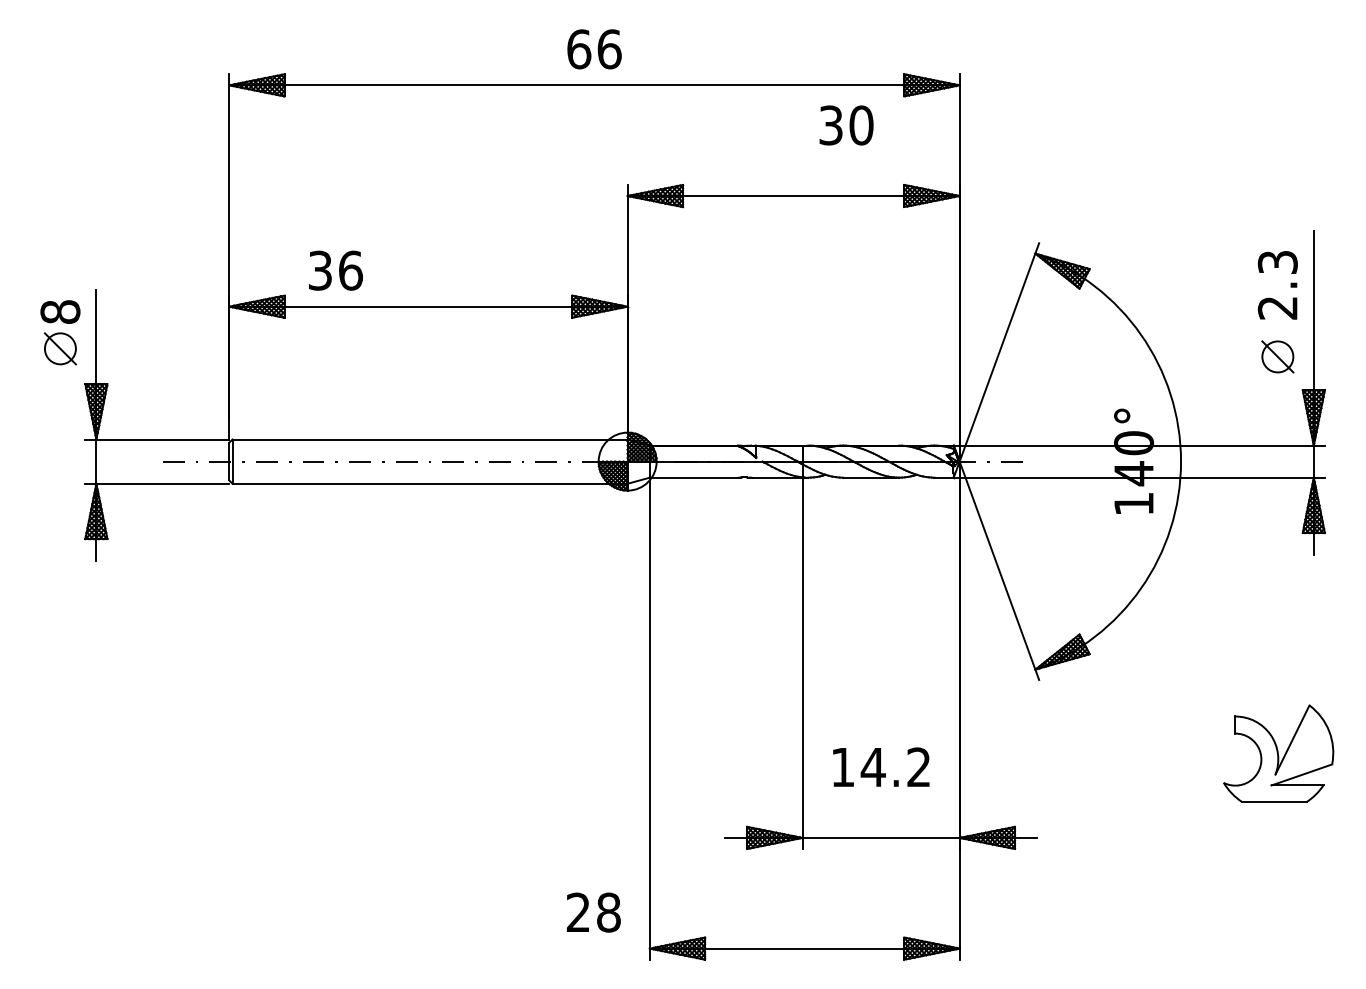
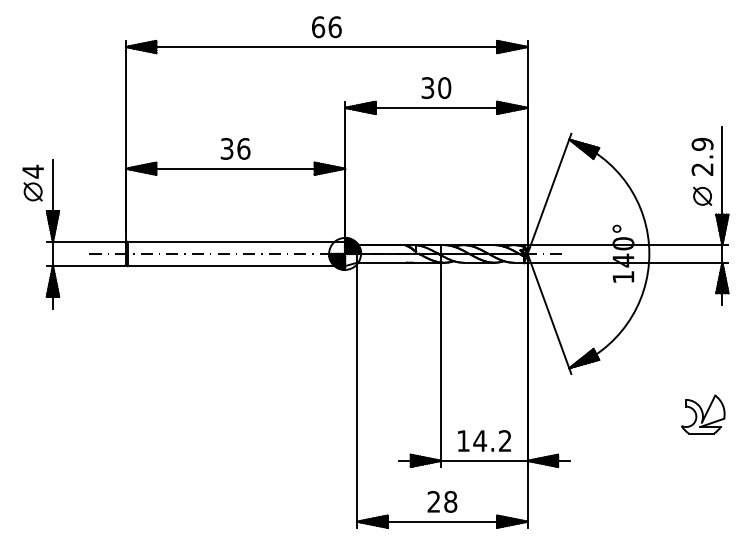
text: (846, 126) -> (436, 88), moved
text: (1277, 260) -> (702, 143), 2.3 -> 2.9
text: (335, 269) -> (235, 148), moved
text: (61, 311) -> (33, 171), 8 -> 4
part: (1279, 753) -> (703, 414), size x0.71
text: (881, 766) -> (484, 440), moved
text: (593, 911) -> (442, 501), moved

